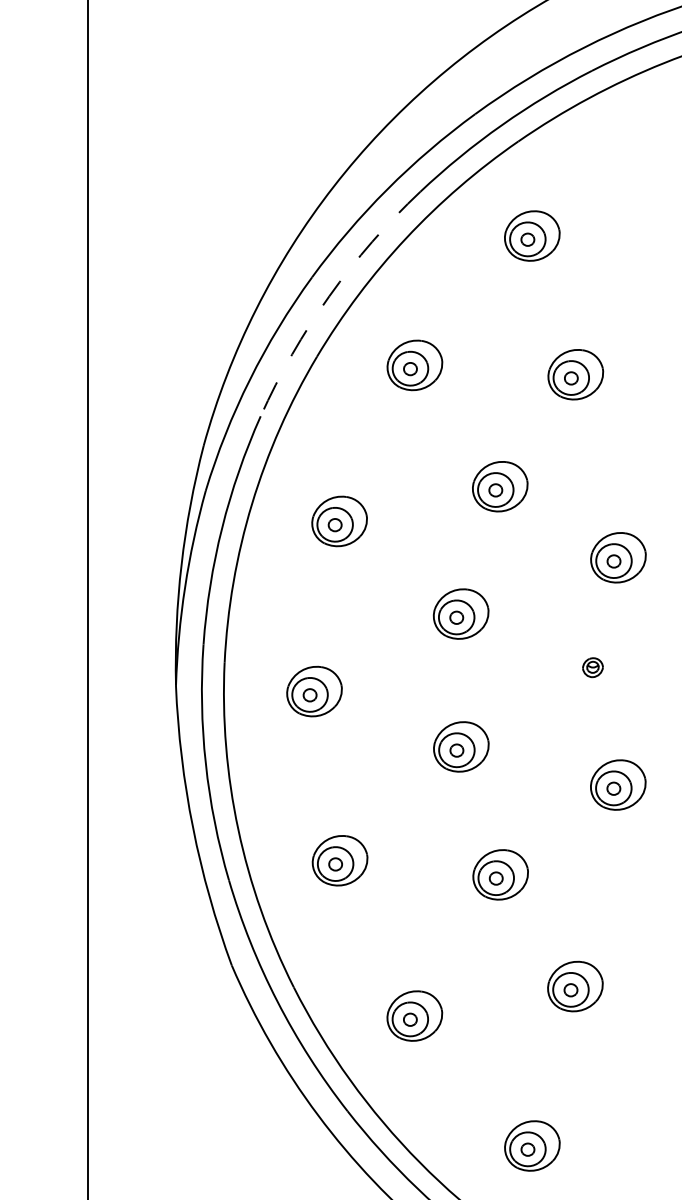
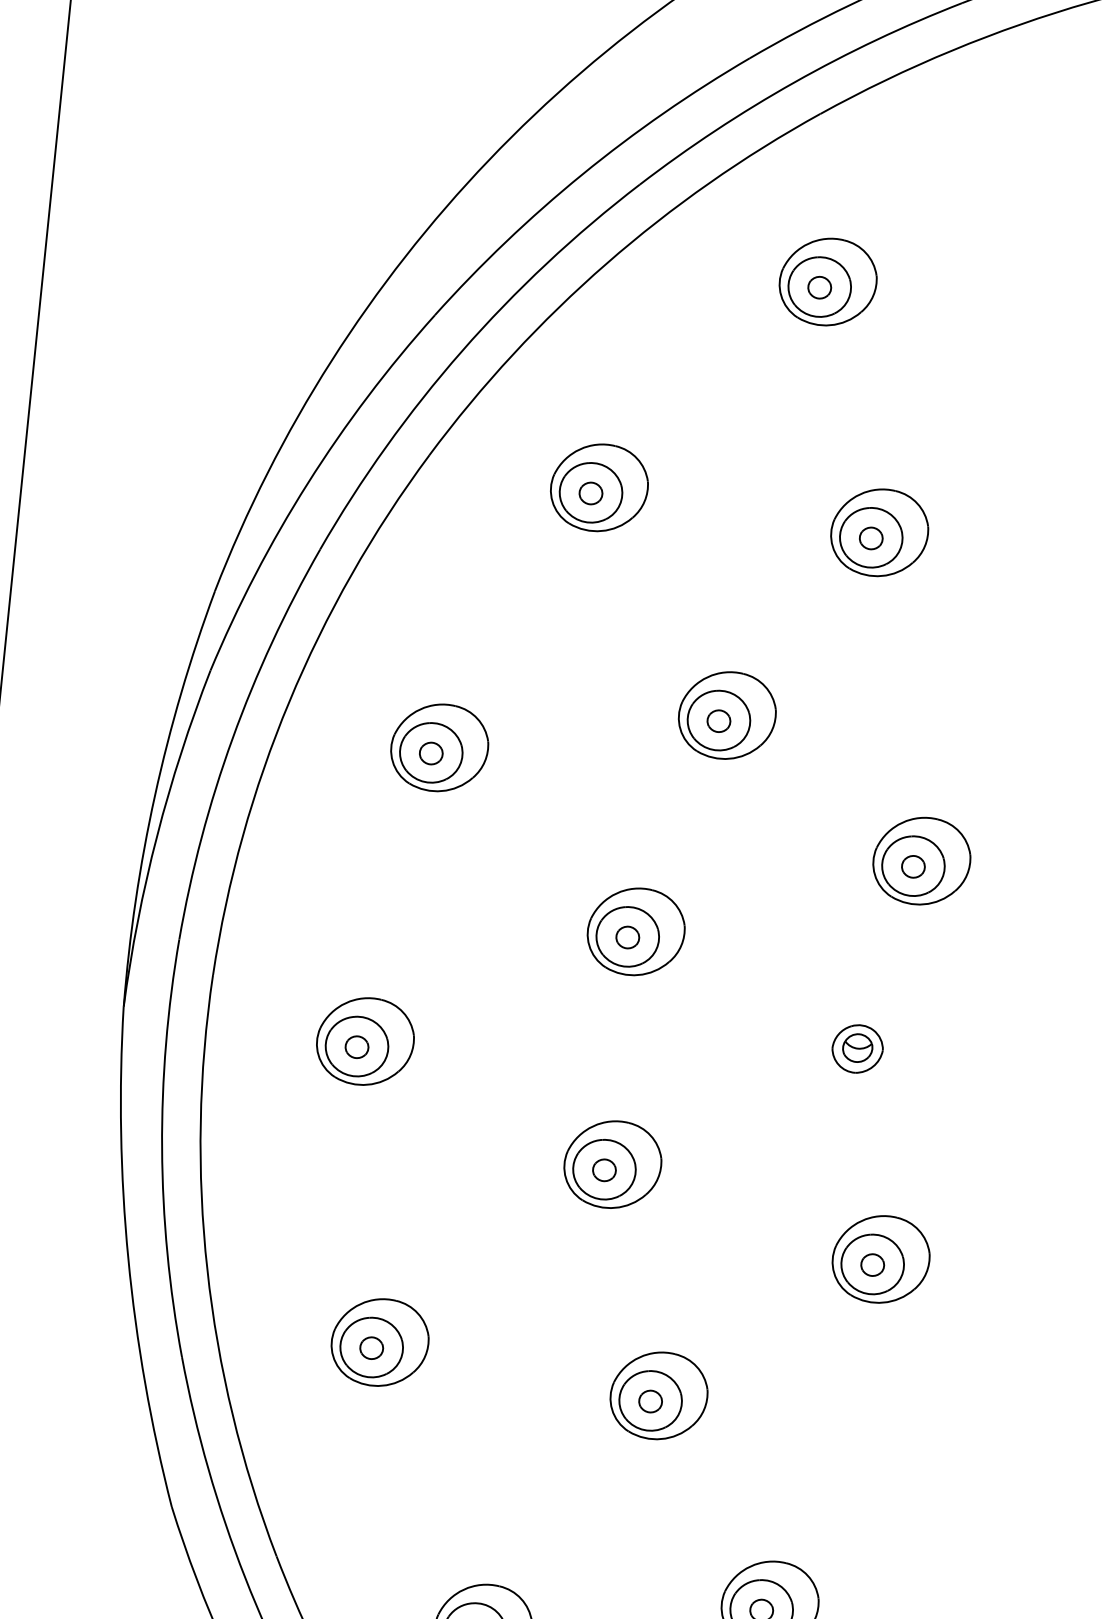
arc: (329, 296) -> (462, 351), dashed -> solid
part: (592, 667) -> (856, 1048), size x1.43

